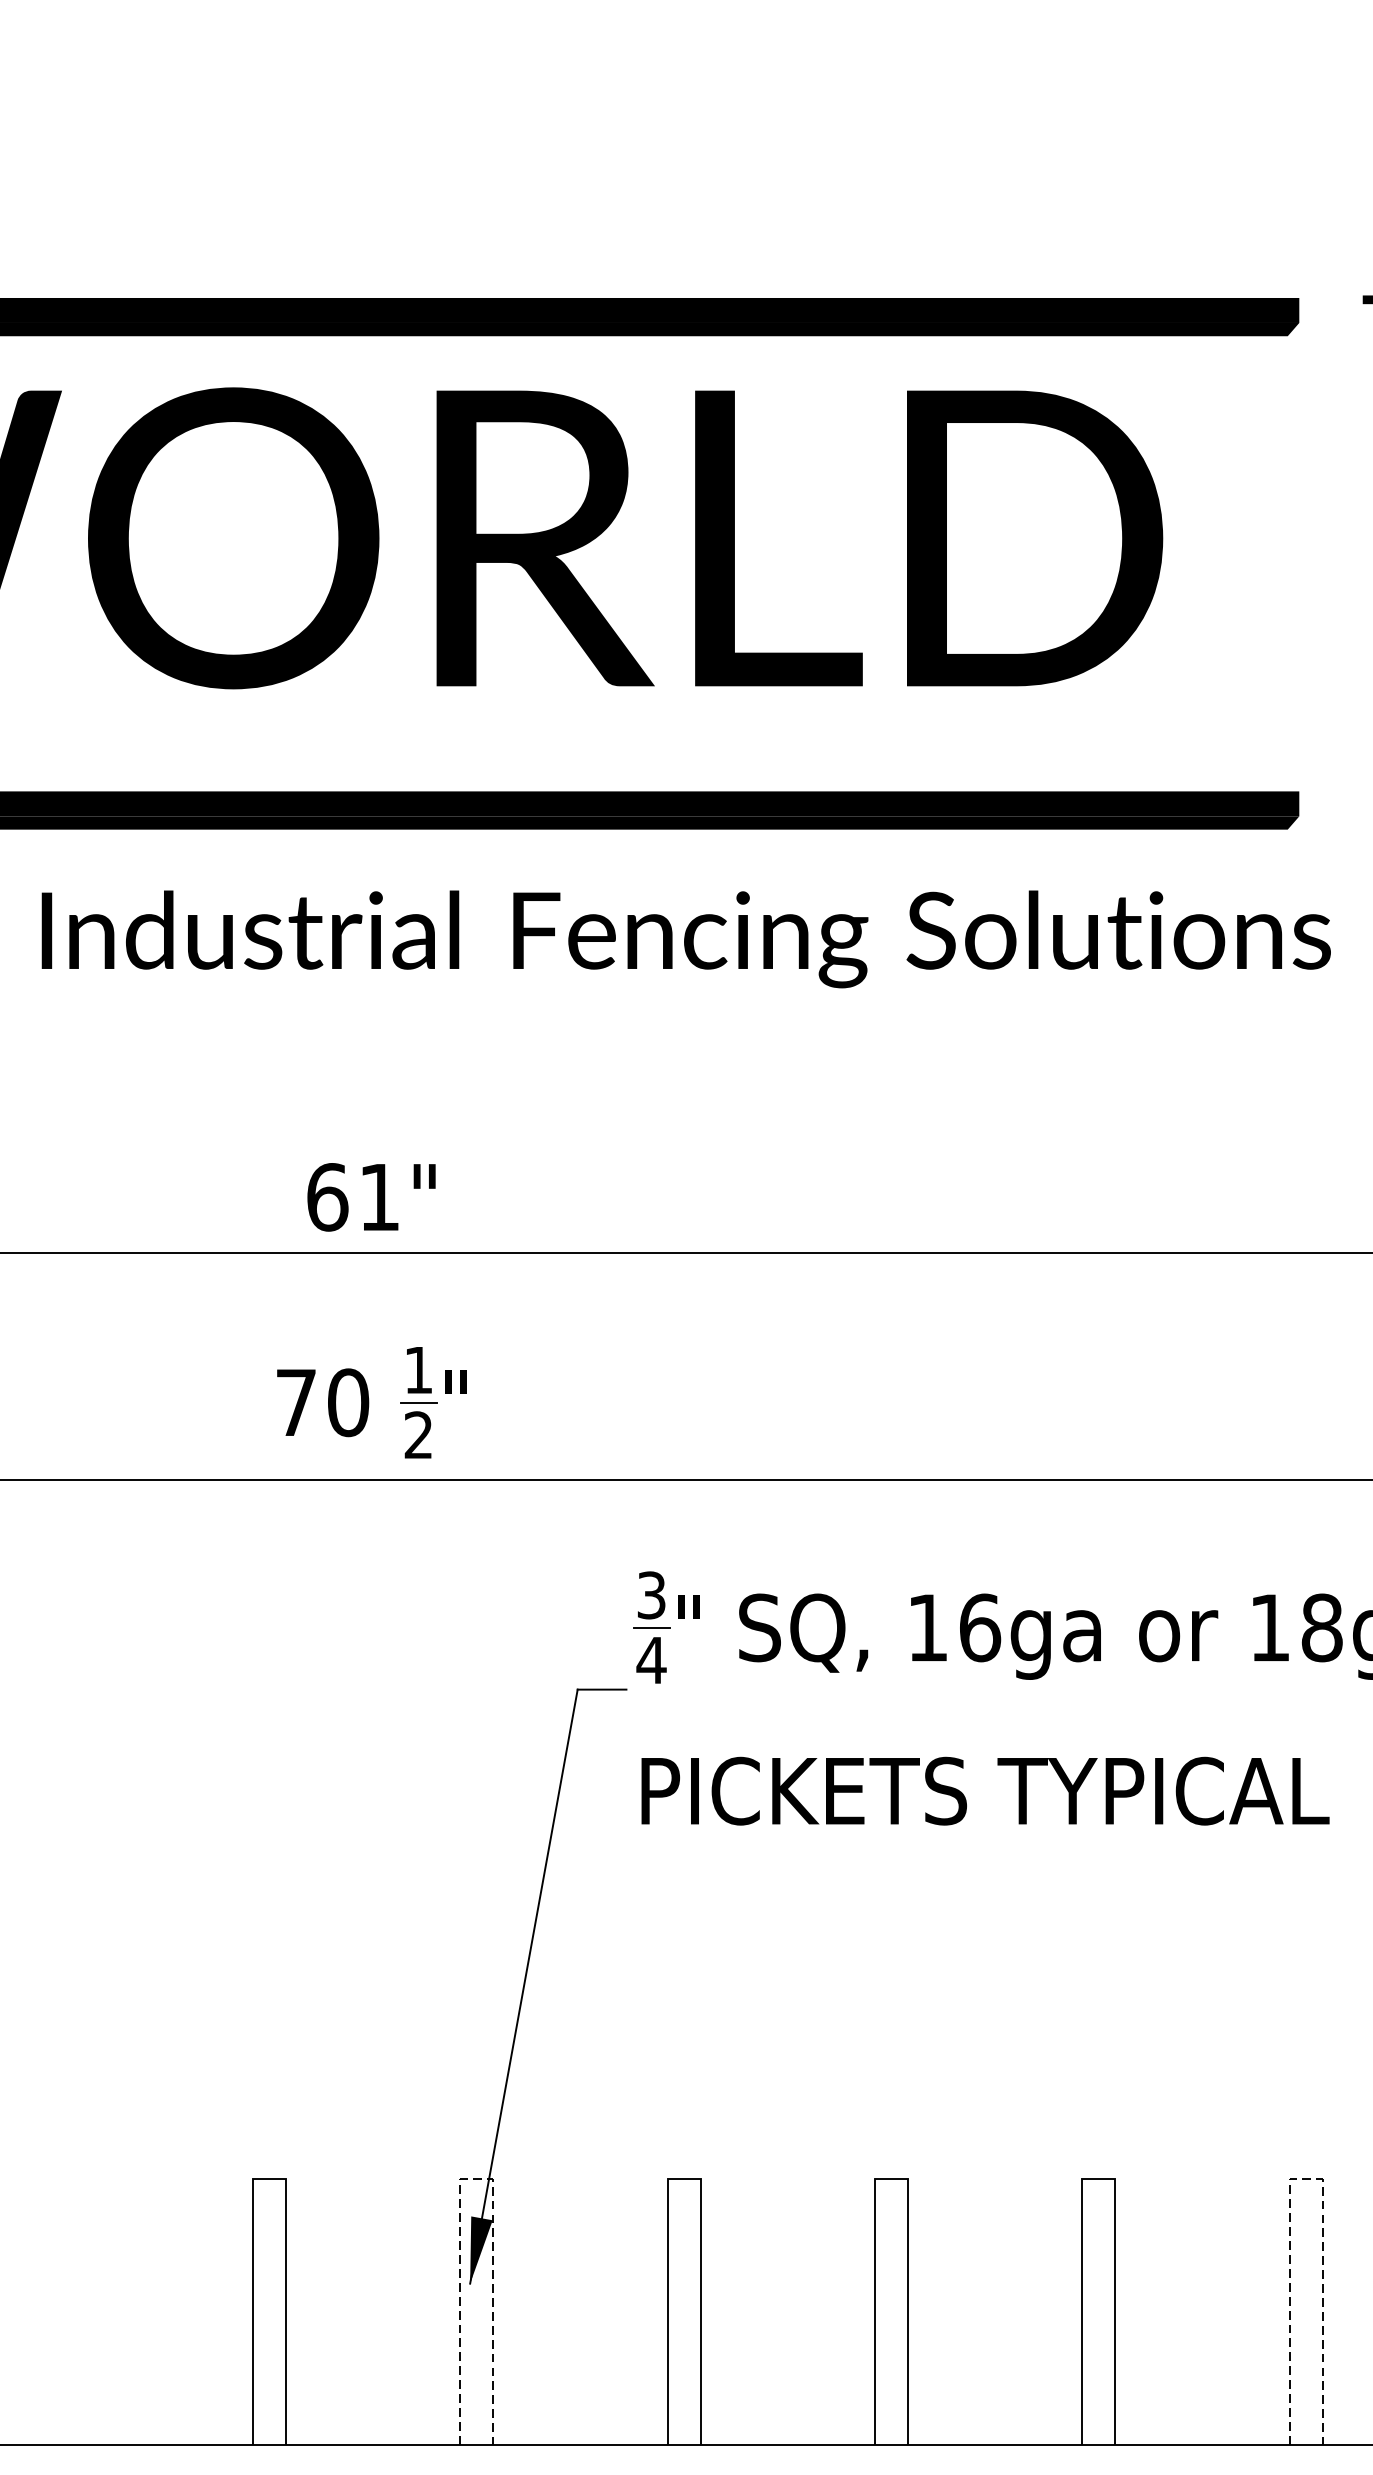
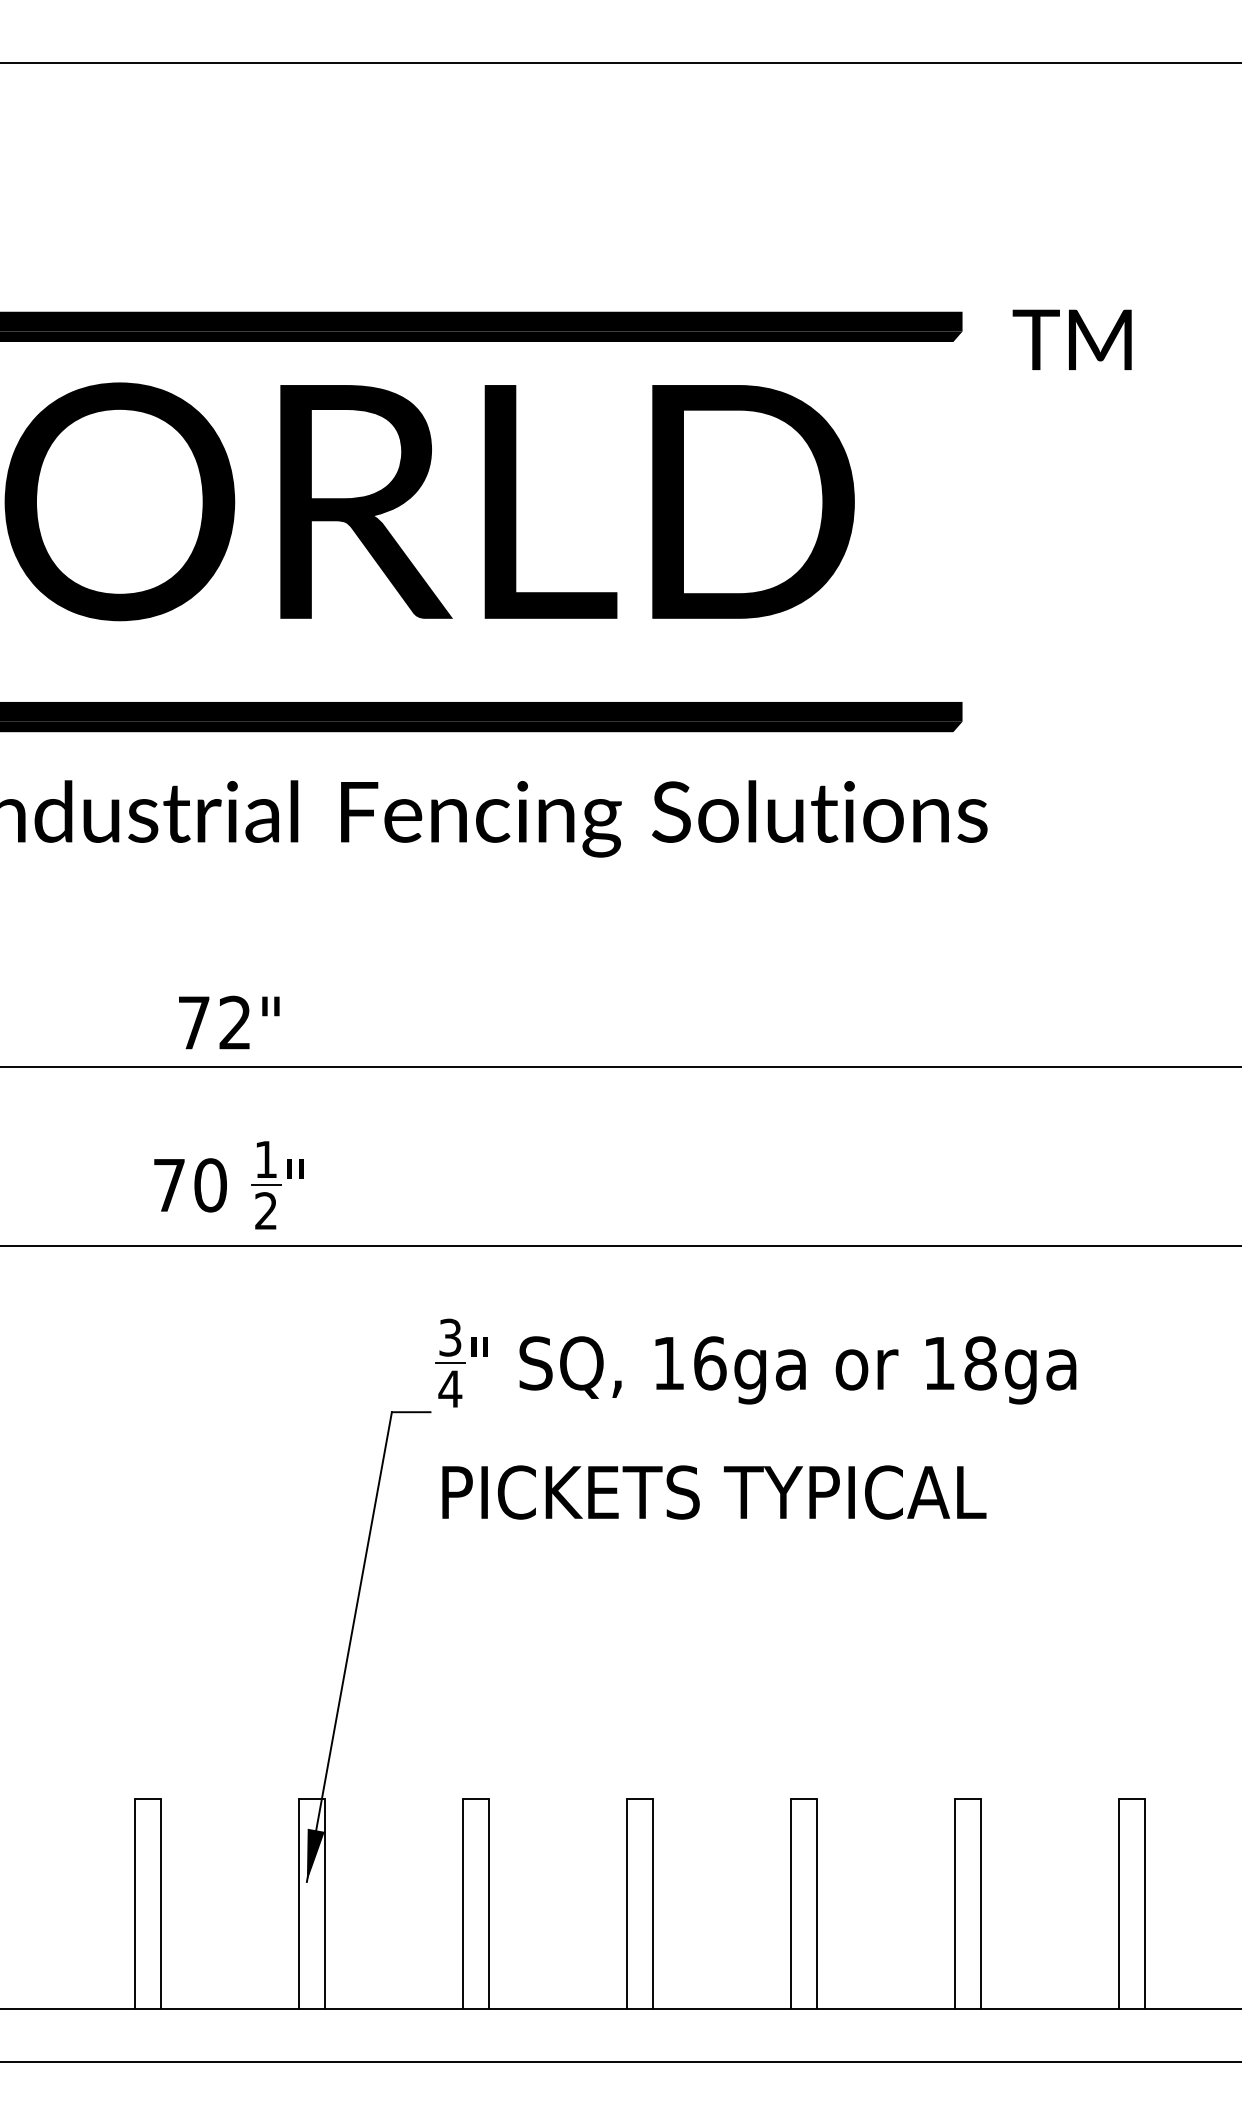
text: (353, 1196) -> (214, 1022), 61" -> 72"
line: (477, 2179) -> (312, 1799), dashed -> solid
line: (1306, 2179) -> (968, 1799), dashed -> solid

